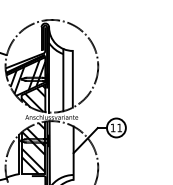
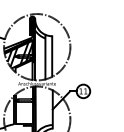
hatch: (33, 98) -> (24, 70), removed
hatch: (33, 148) -> (24, 106), removed

